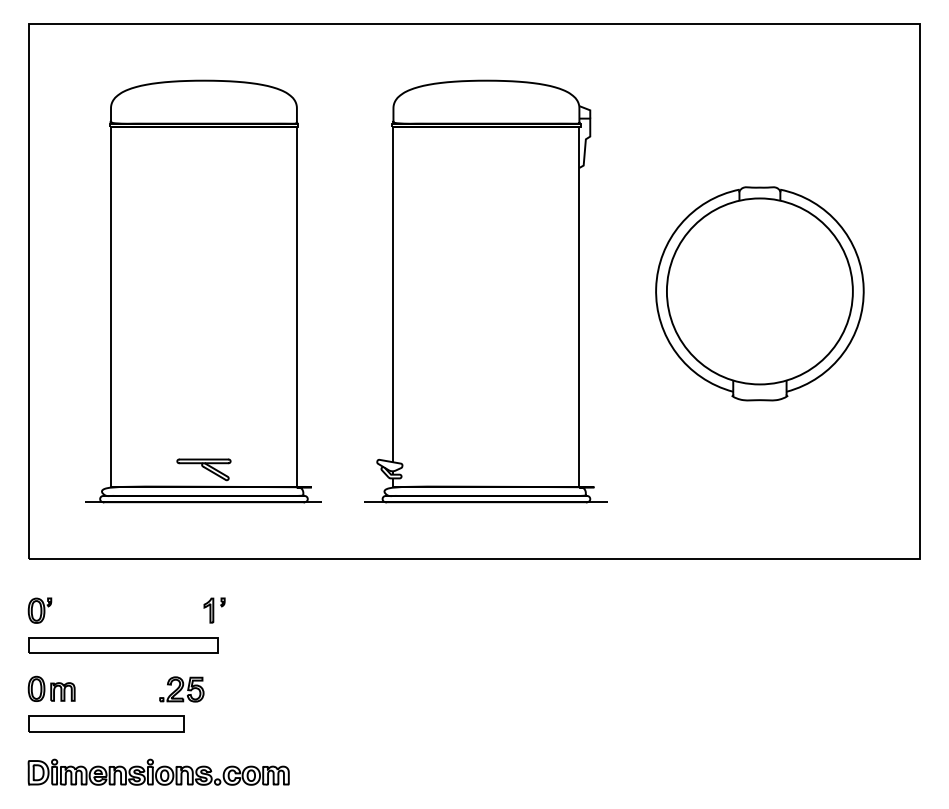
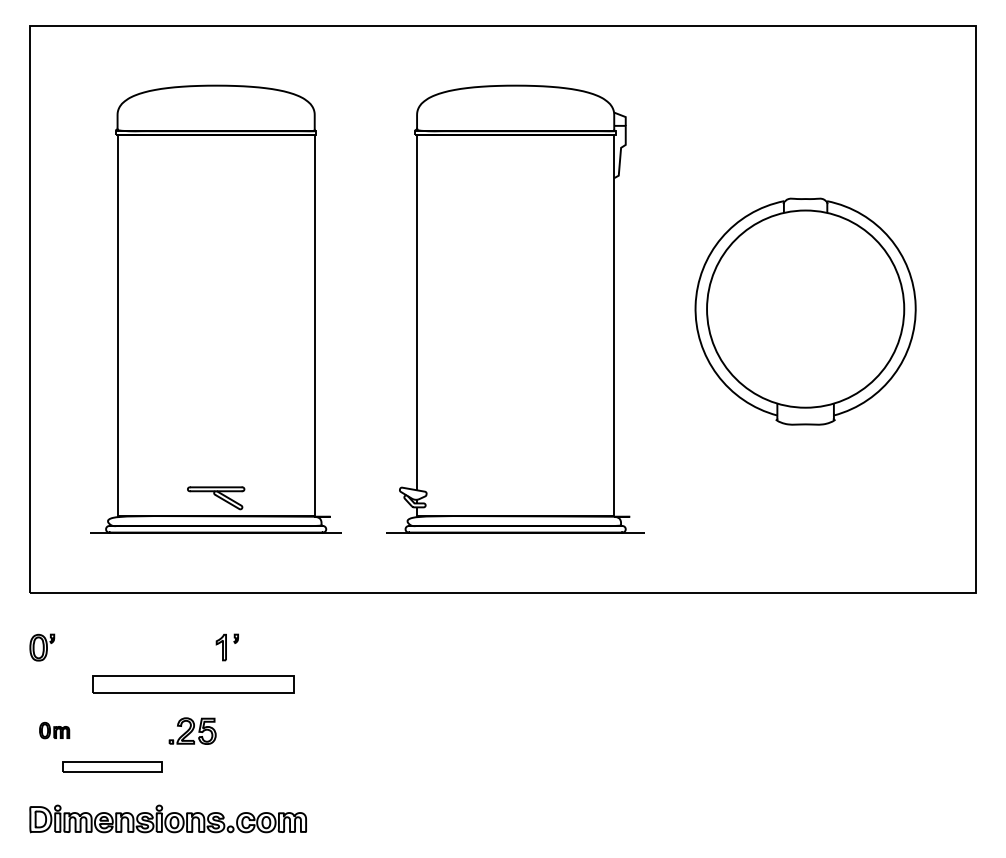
part: (123, 645) -> (193, 684), moved
part: (51, 688) -> (54, 730), size x0.6
part: (106, 723) -> (112, 767), size x0.6

